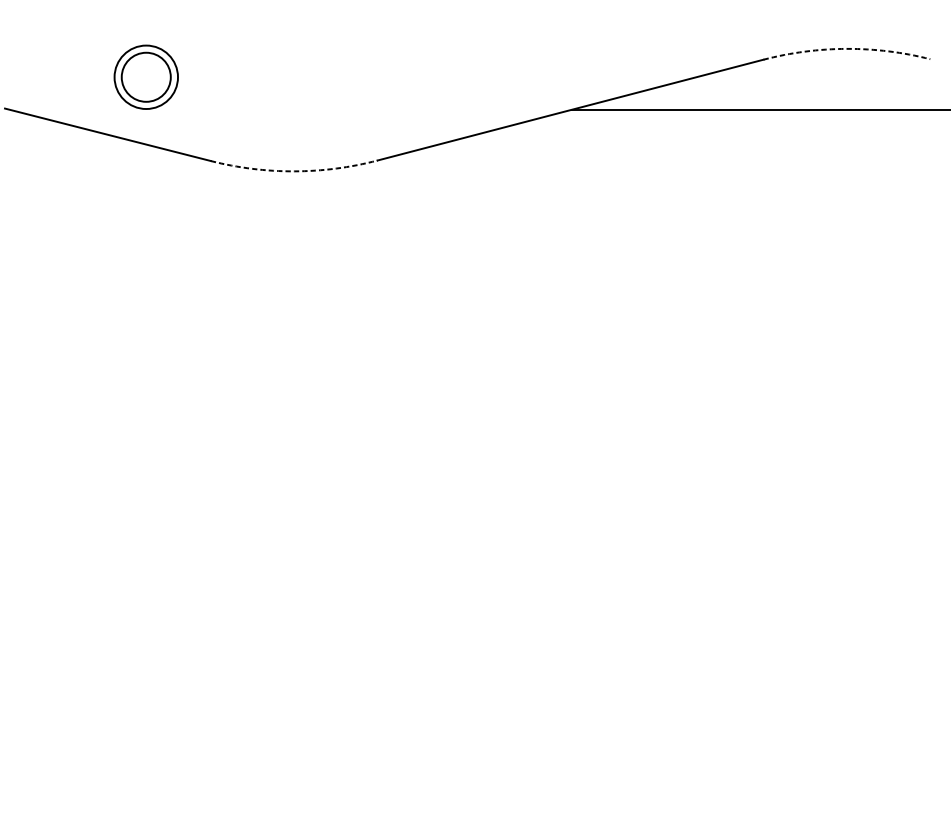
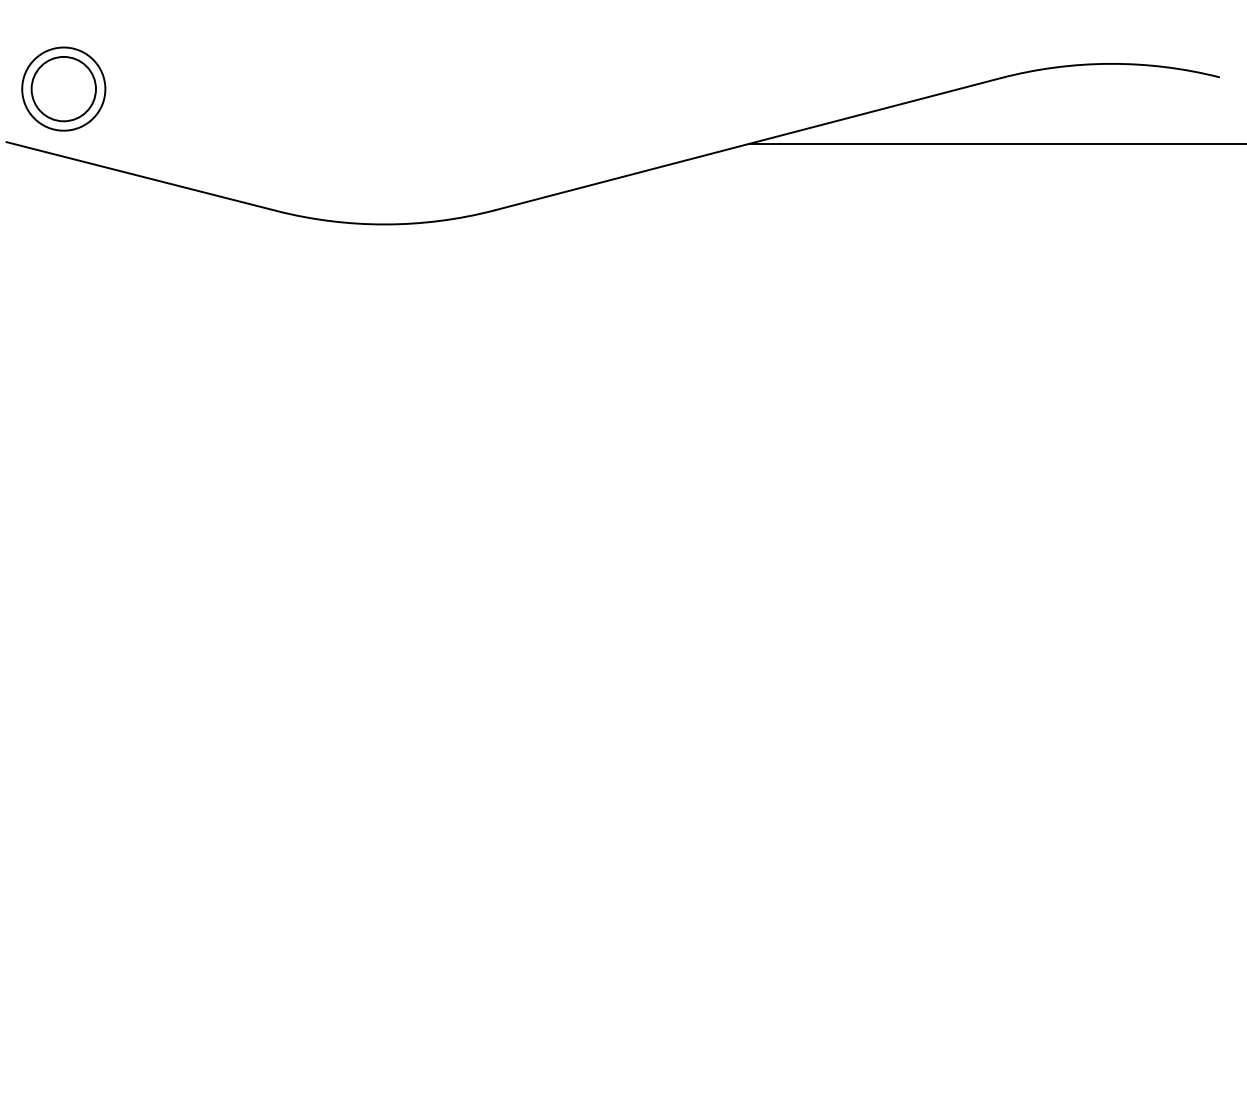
arc: (846, 48) -> (1110, 63), dashed -> solid
part: (146, 76) -> (63, 88), moved
arc: (294, 171) -> (385, 224), dashed -> solid

